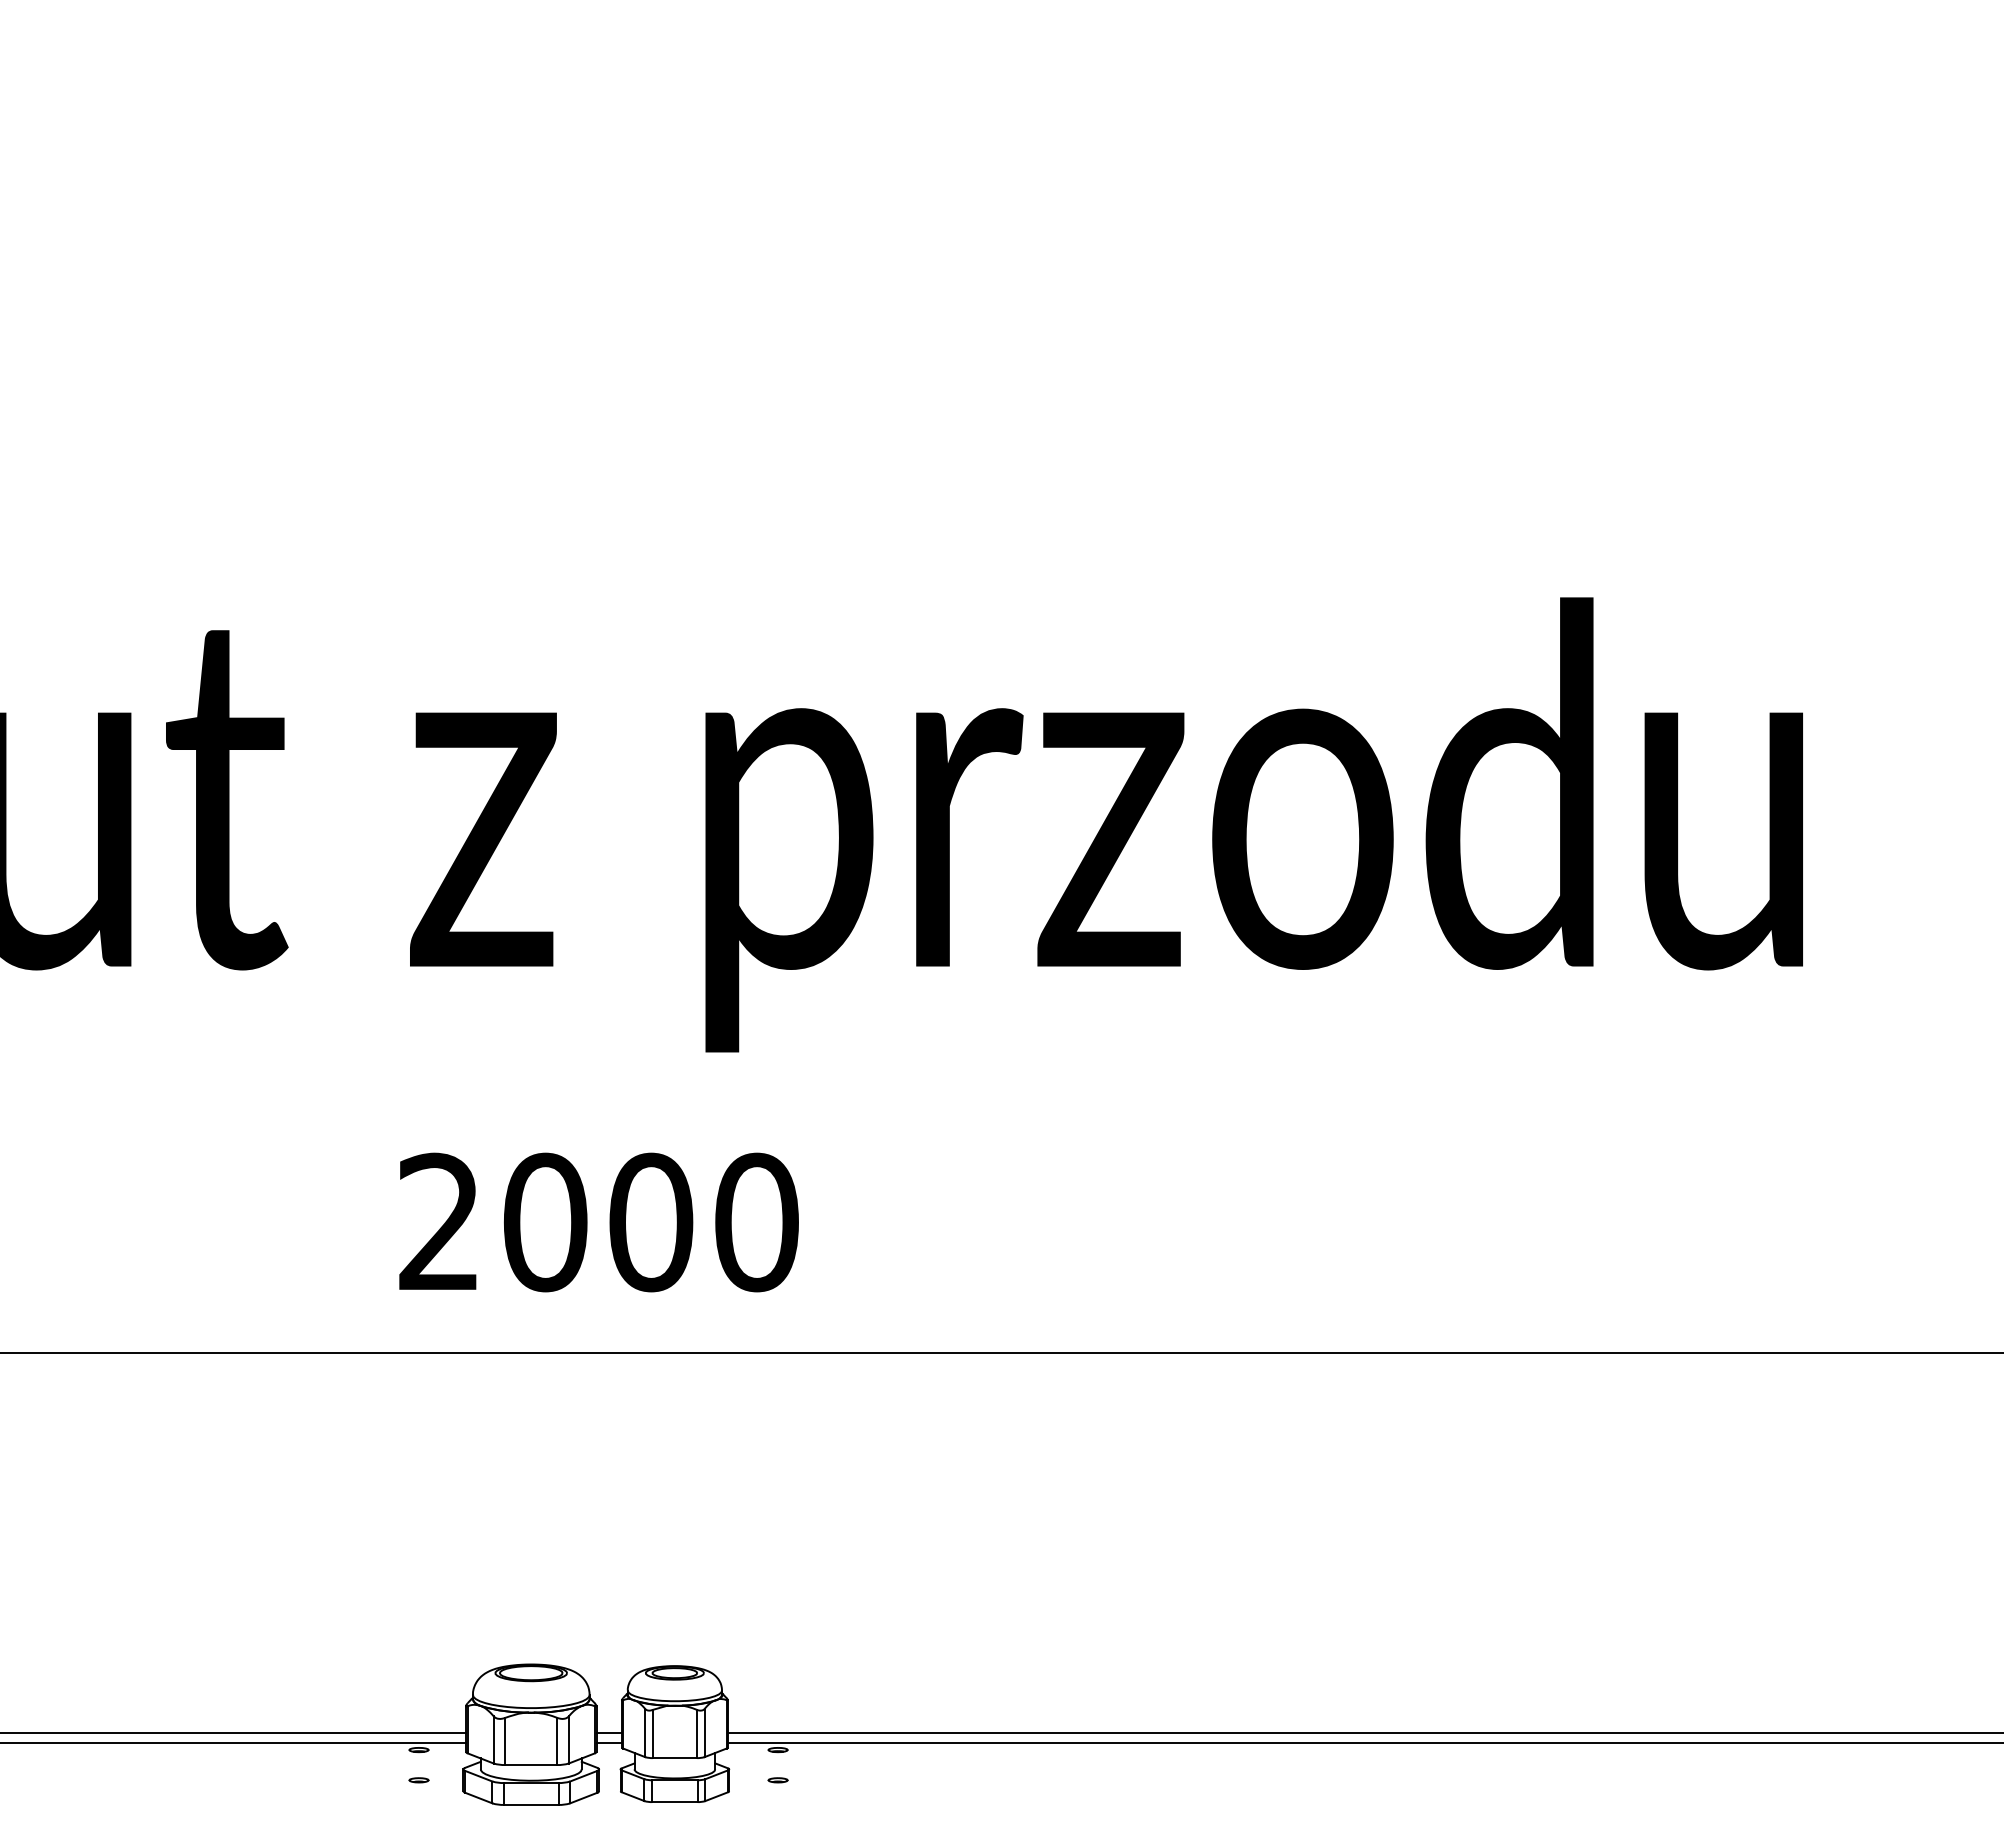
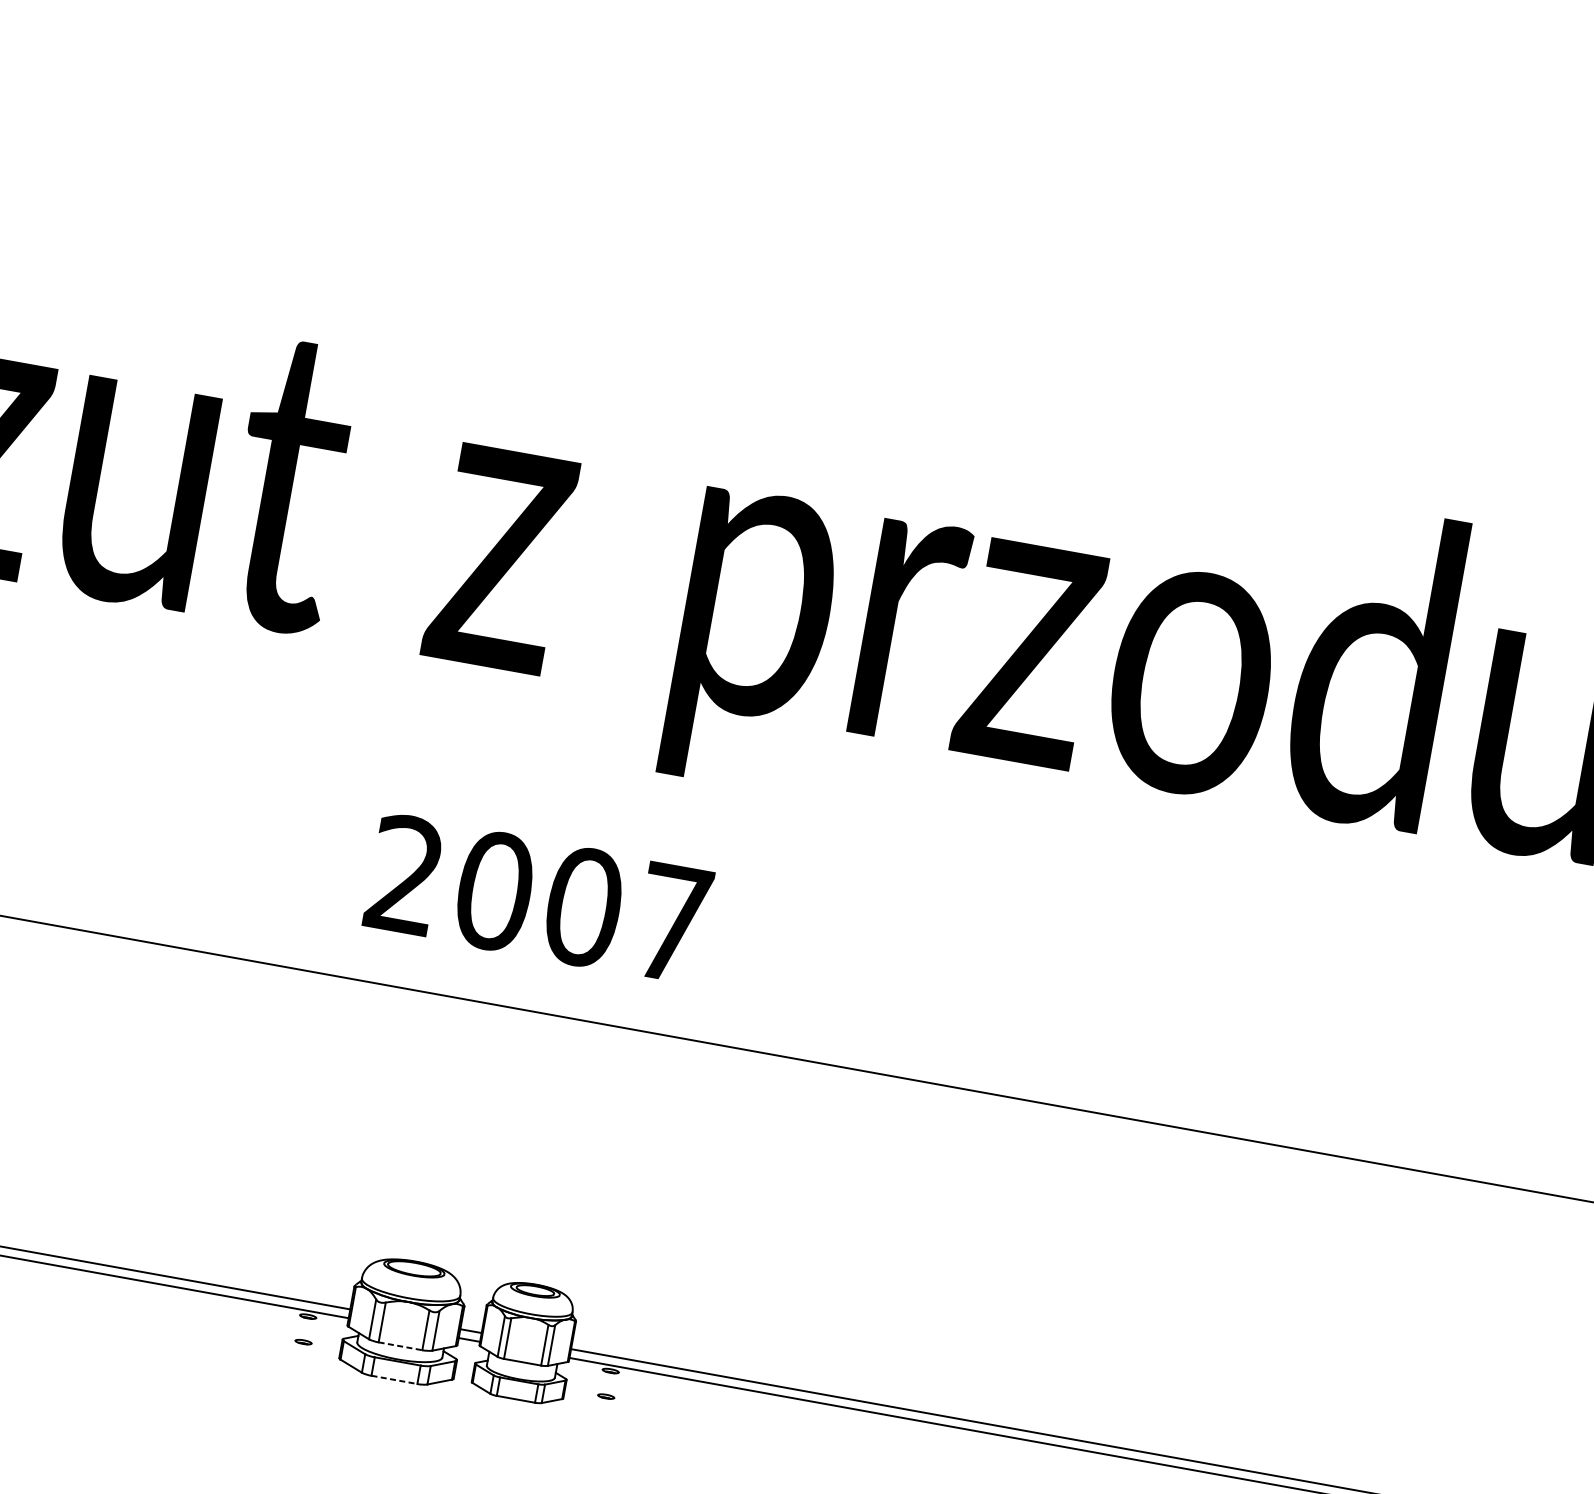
text: (756, 1222) -> (672, 923), 2000 -> 2007
line: (531, 1765) -> (400, 1346), solid -> dashed
line: (531, 1804) -> (394, 1379), solid -> dashed

